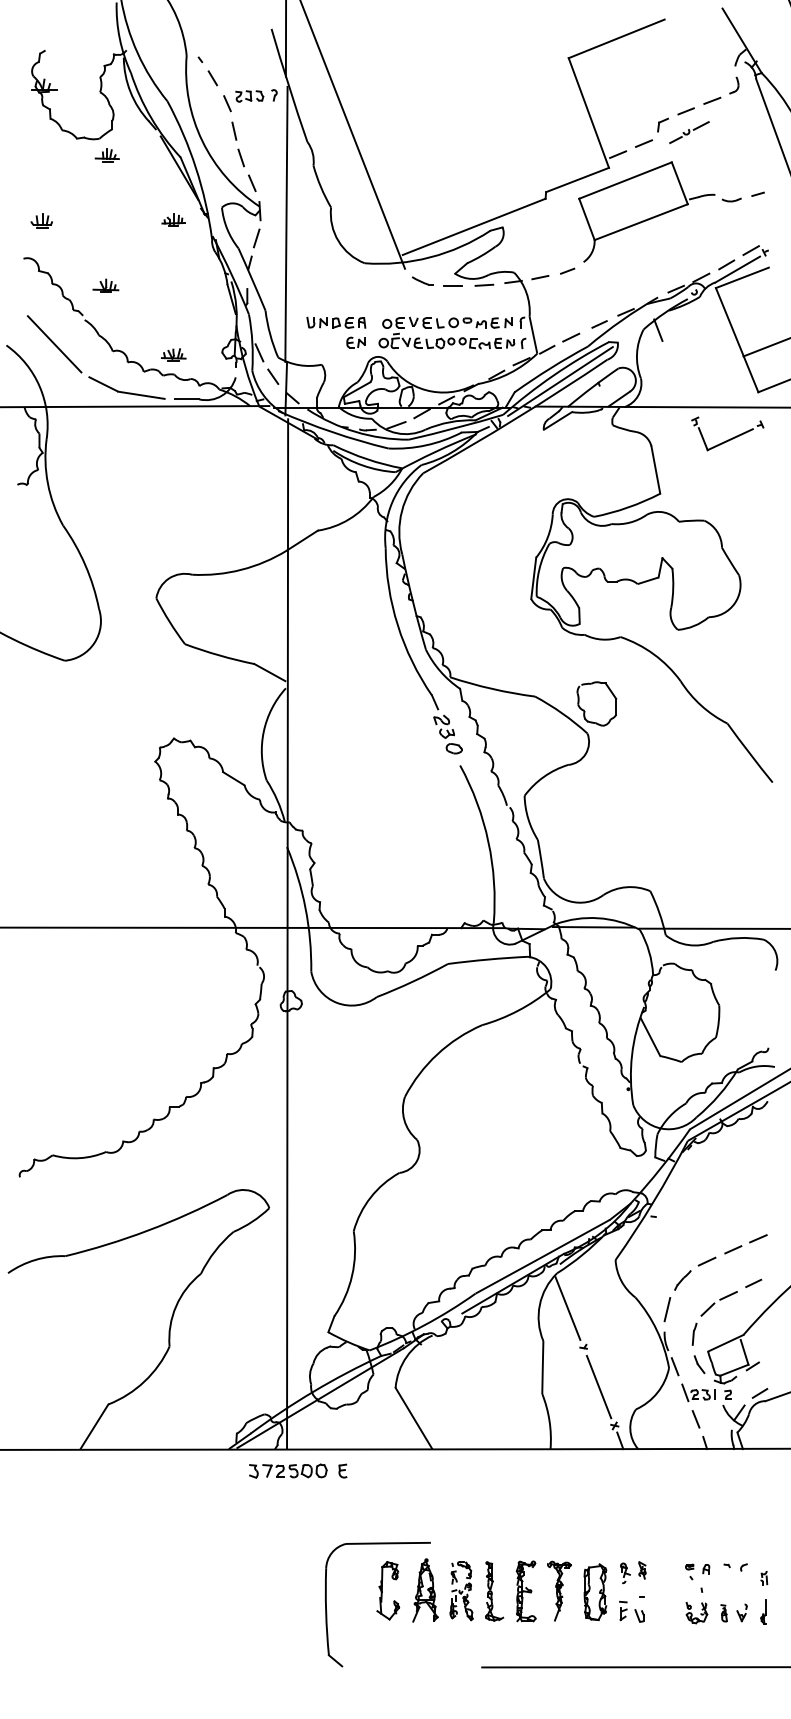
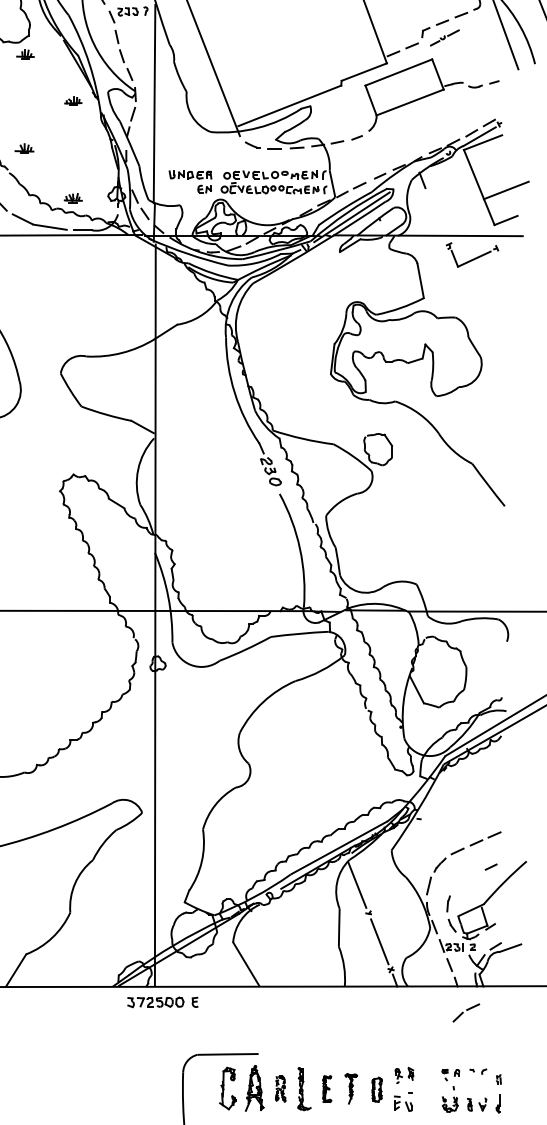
part: (718, 1303) -> (465, 1012), moved
part: (559, 1590) -> (351, 1088), size x0.7
part: (461, 1591) -> (280, 1089), size x0.6
part: (525, 1591) -> (326, 1089), size x0.6
part: (595, 1592) -> (377, 1089), size x0.6

